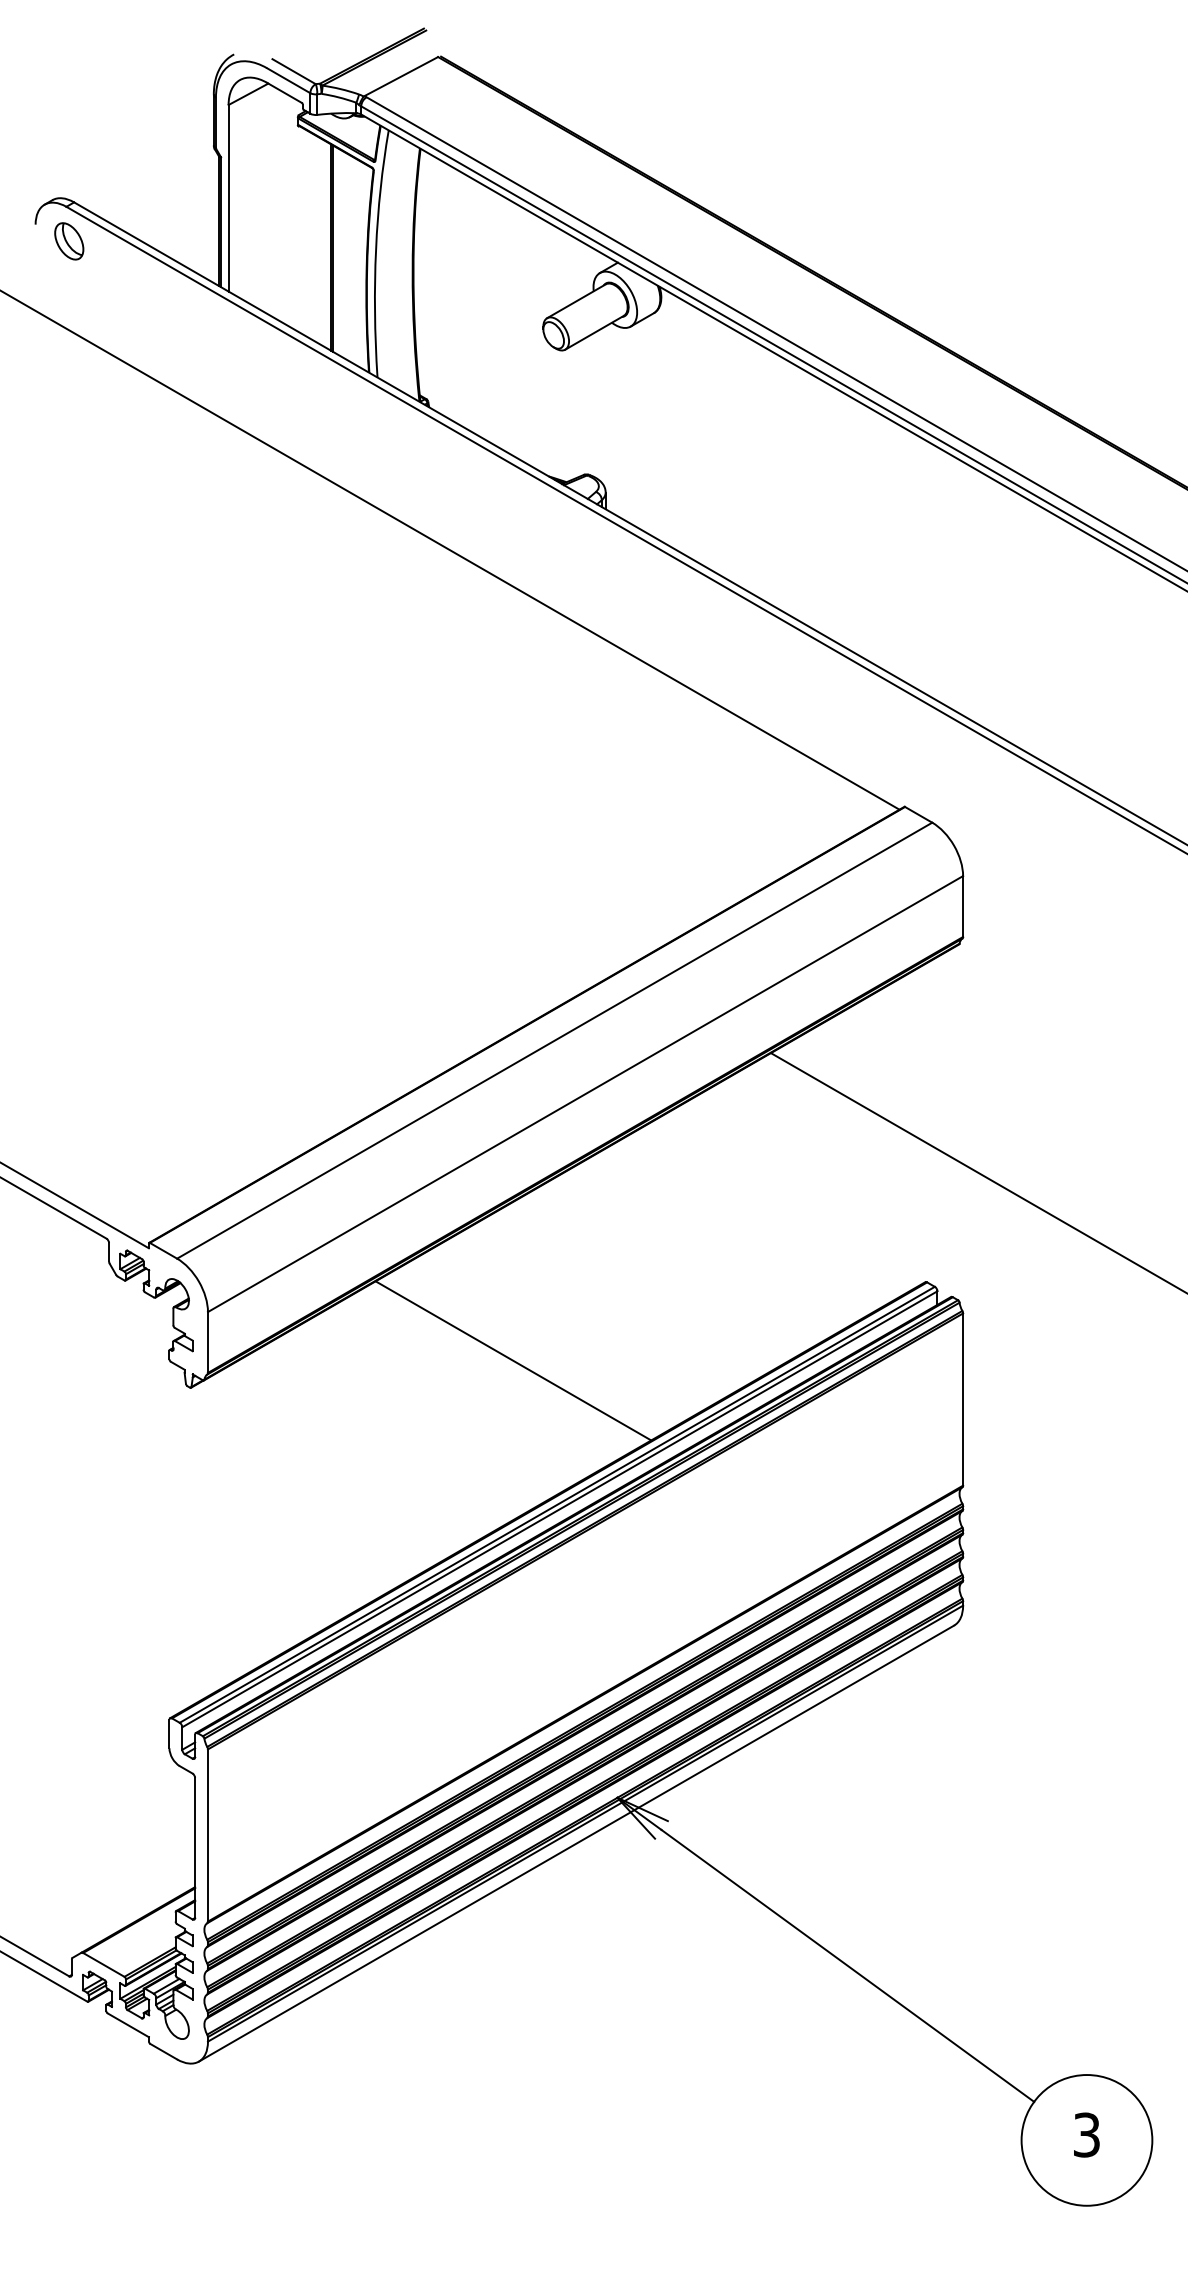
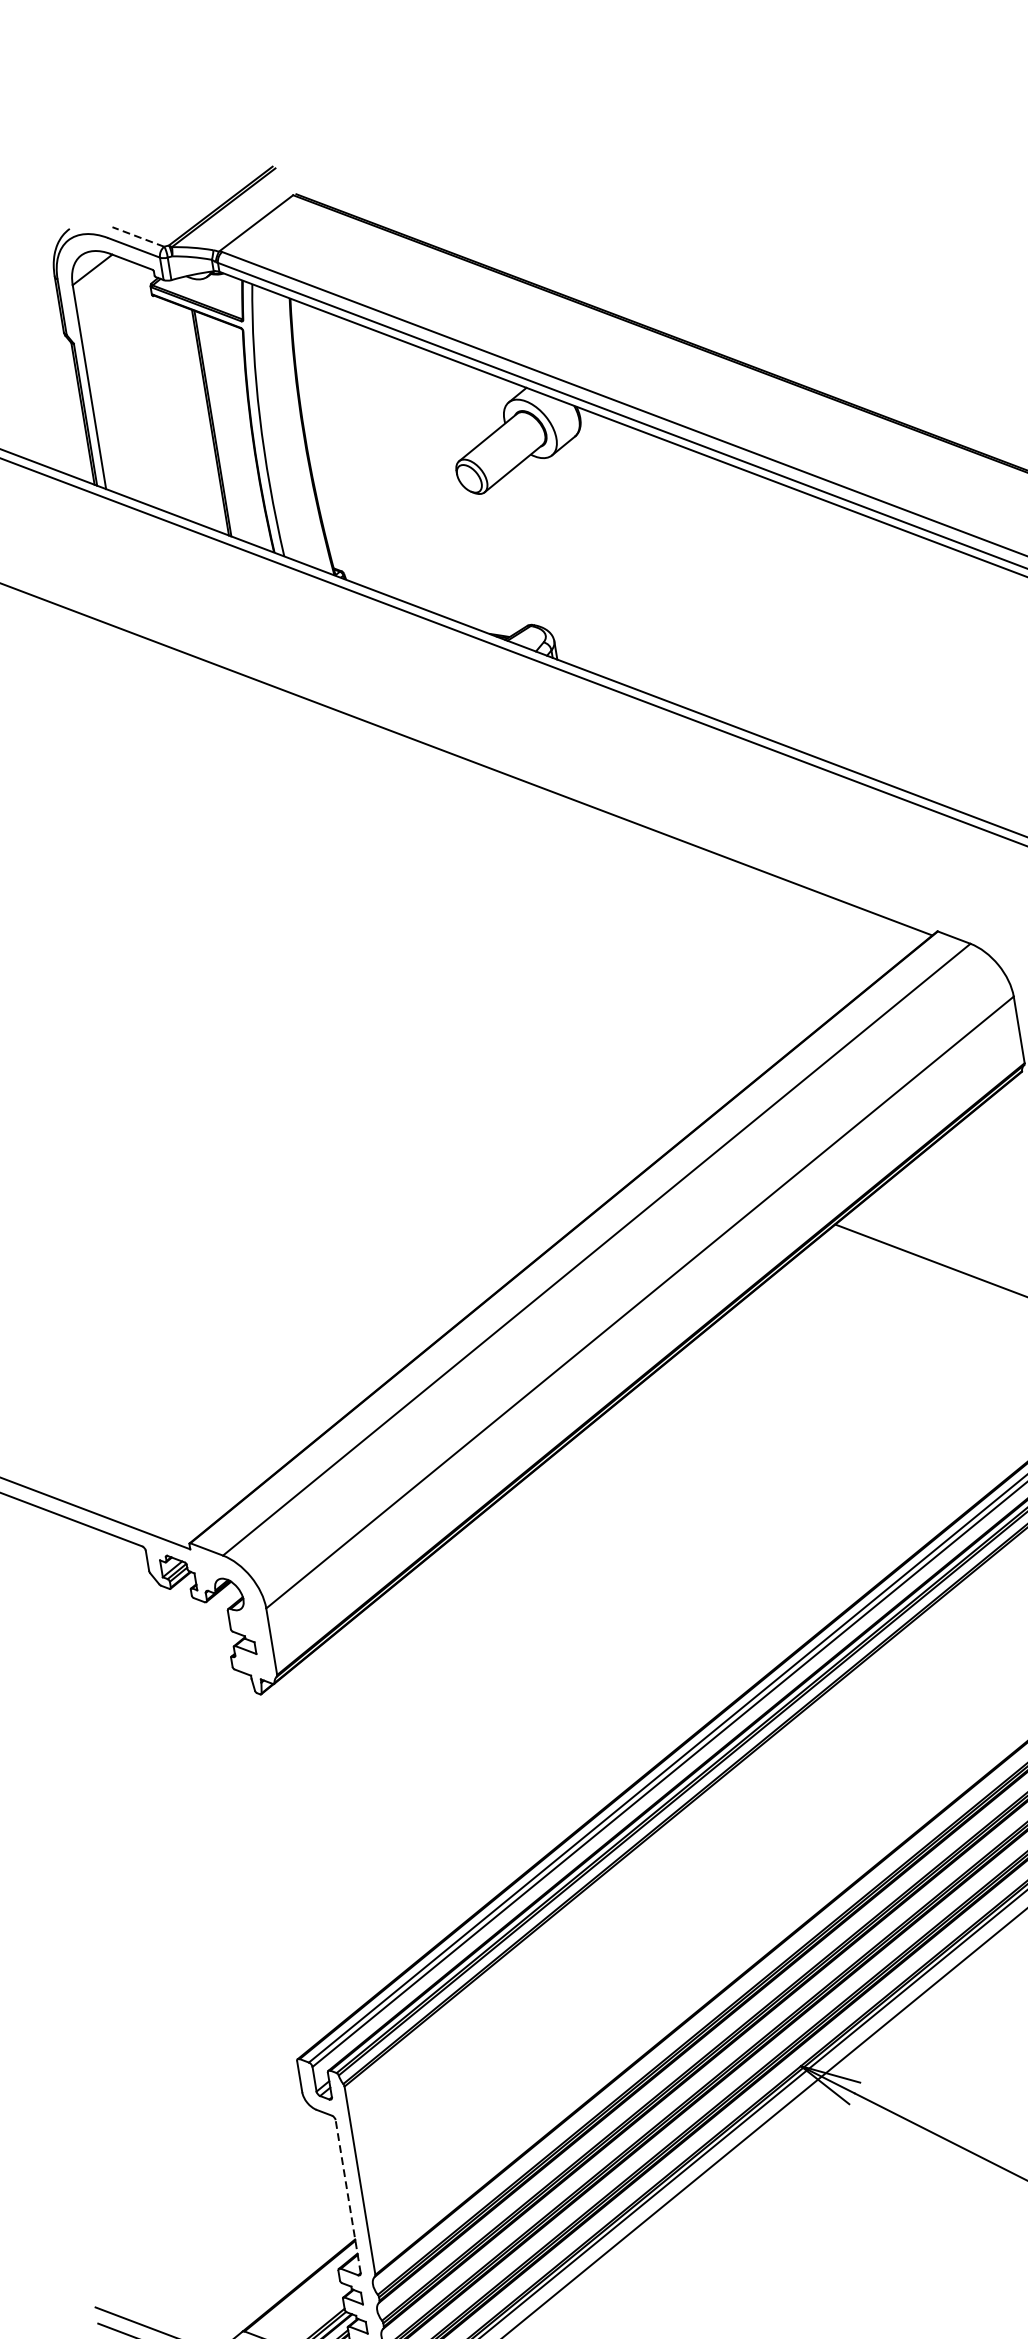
line: (294, 71) -> (138, 236), solid -> dashed
line: (513, 1360) -> (608, 1606), removed
line: (195, 1847) -> (348, 2196), solid -> dashed

